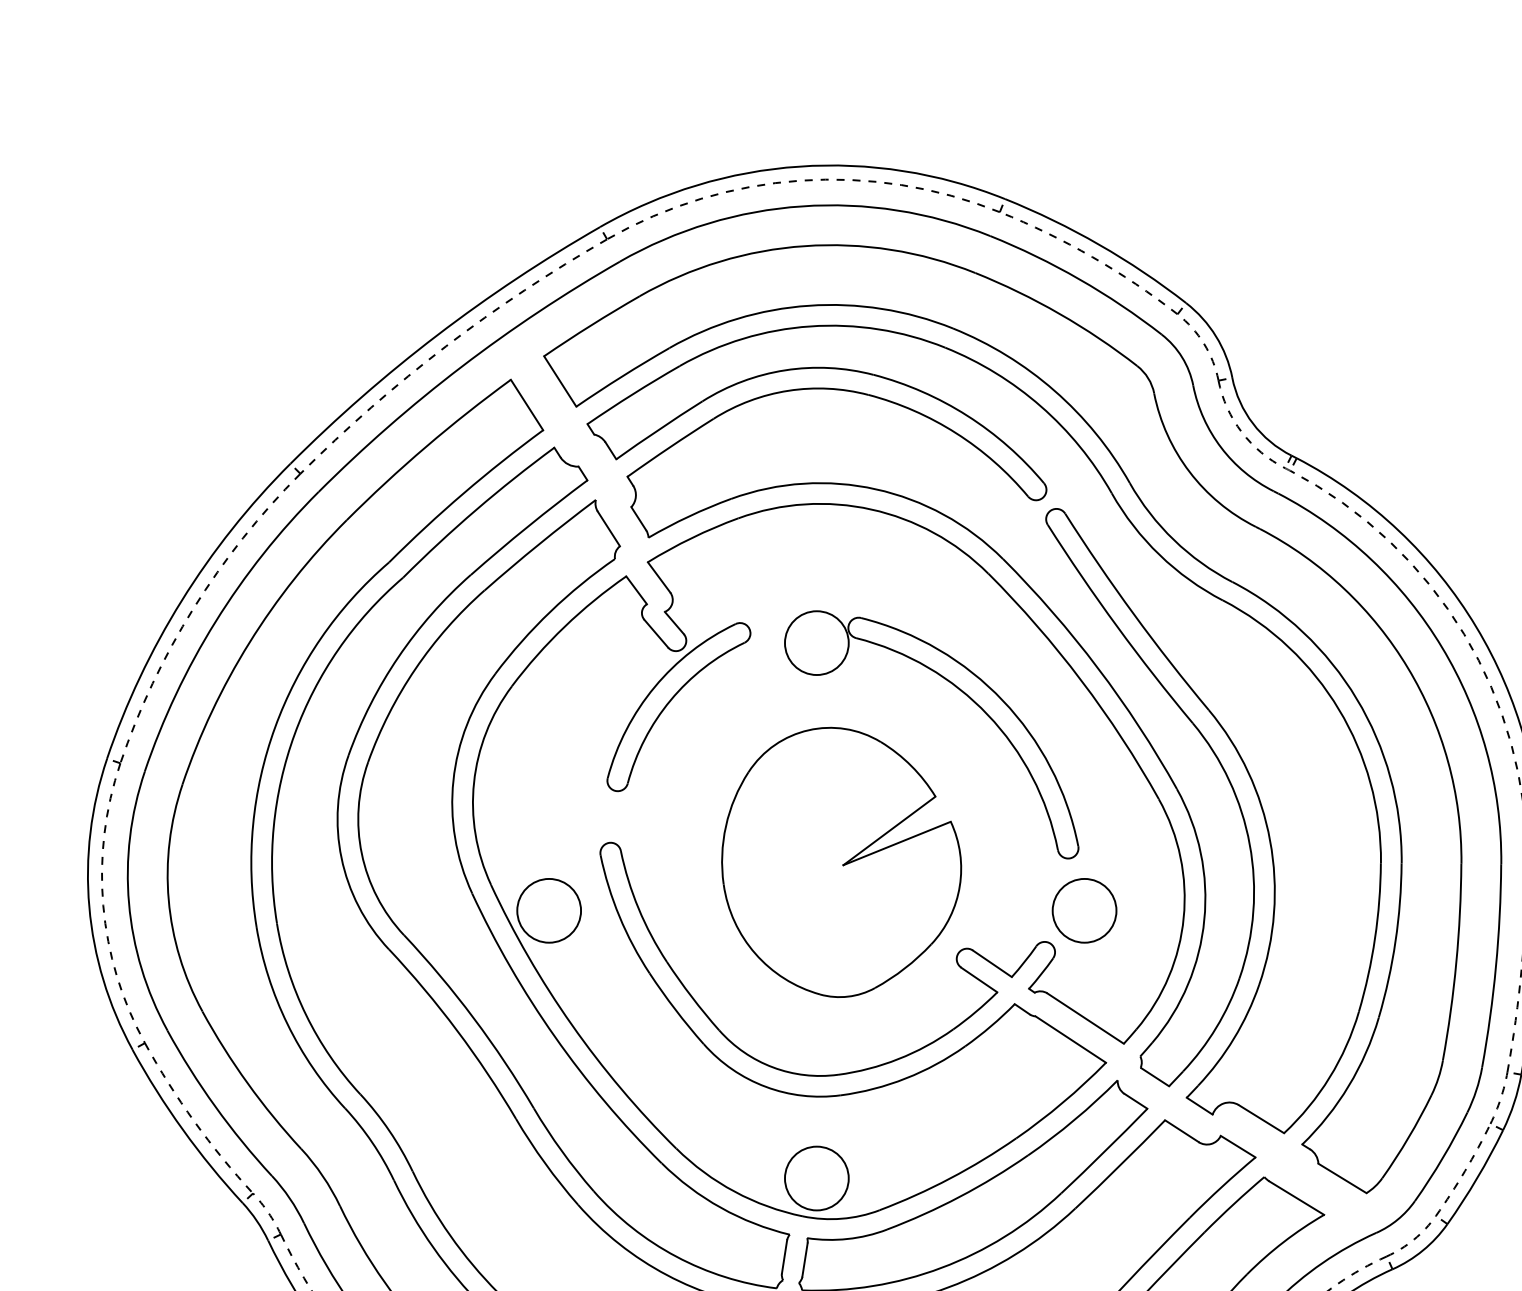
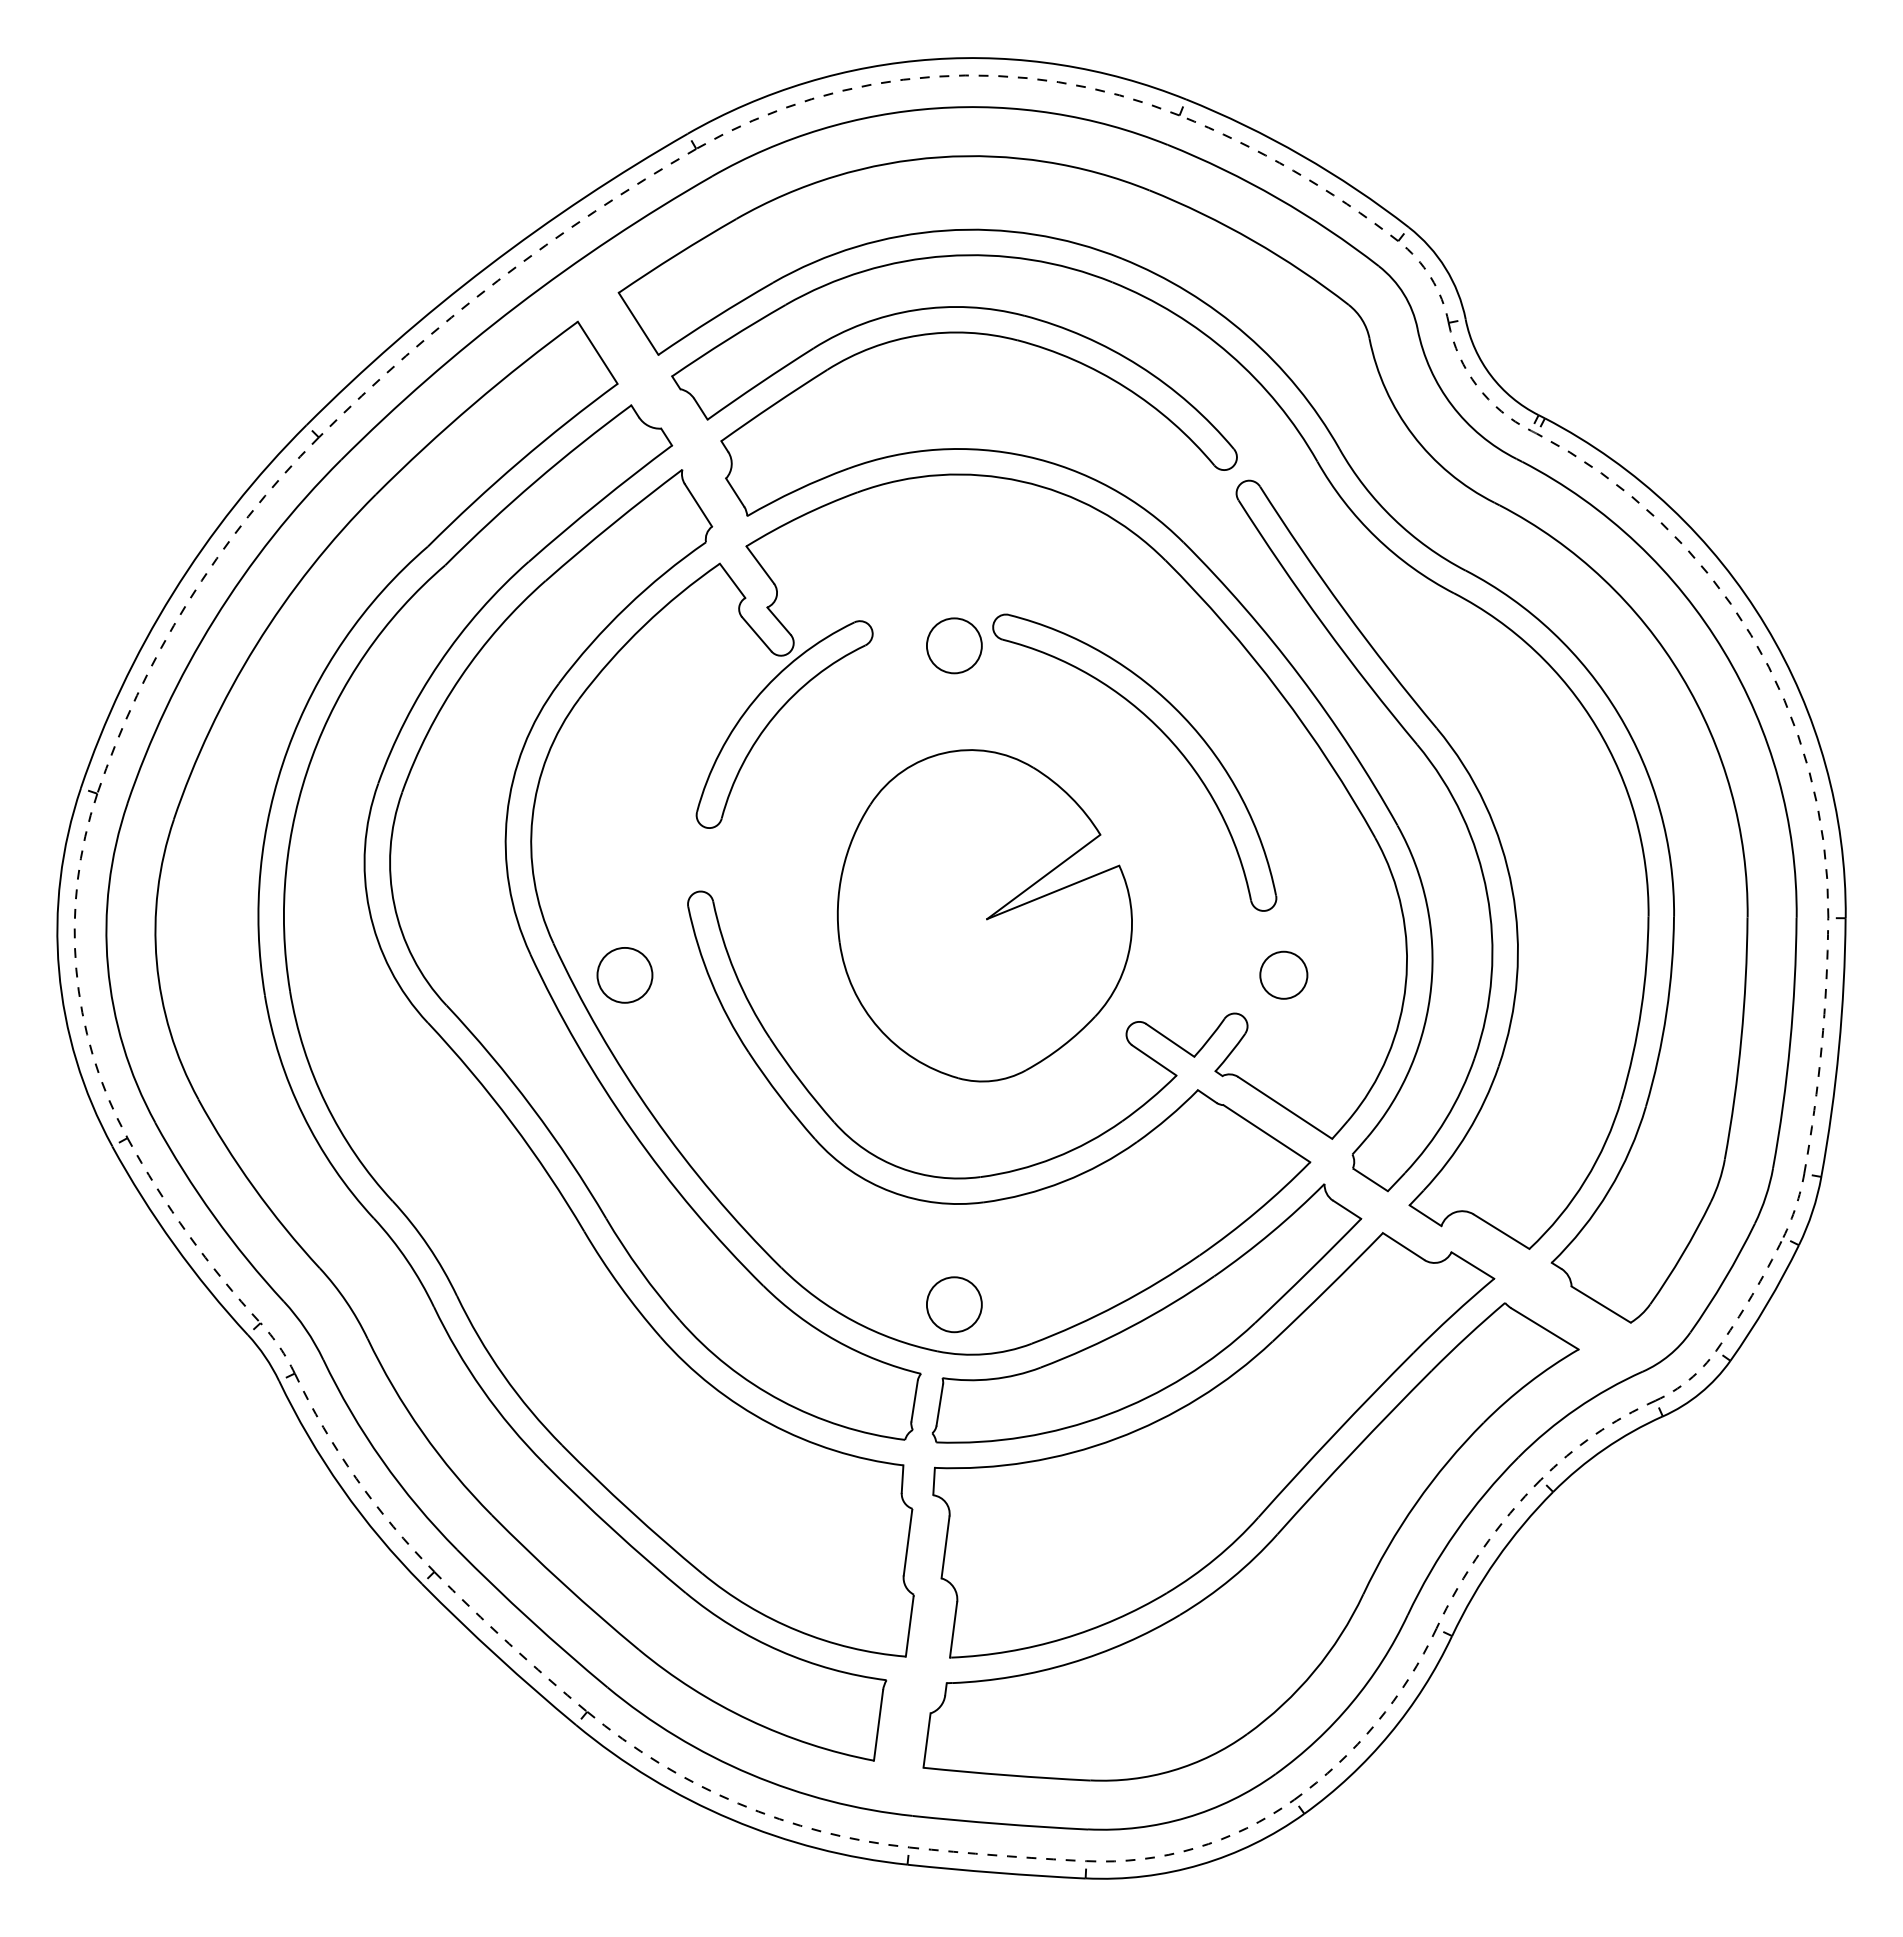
circle: (816, 642) -> (954, 645), size x0.7
circle: (548, 910) -> (624, 975), size x0.7
circle: (1084, 910) -> (1283, 975), size x0.6
circle: (816, 1178) -> (954, 1304), size x0.7

